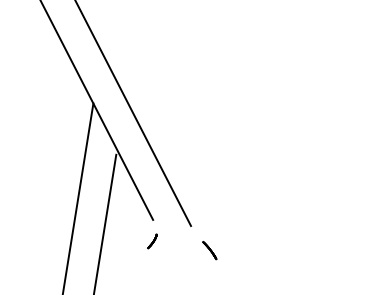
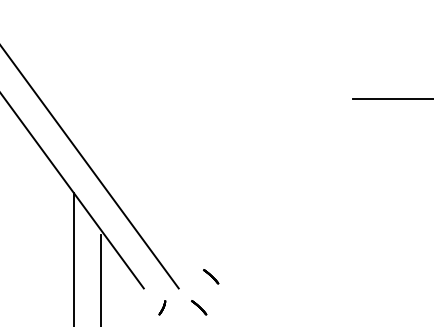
line: (228, 218) -> (211, 276), added
line: (152, 241) -> (162, 307), moved

